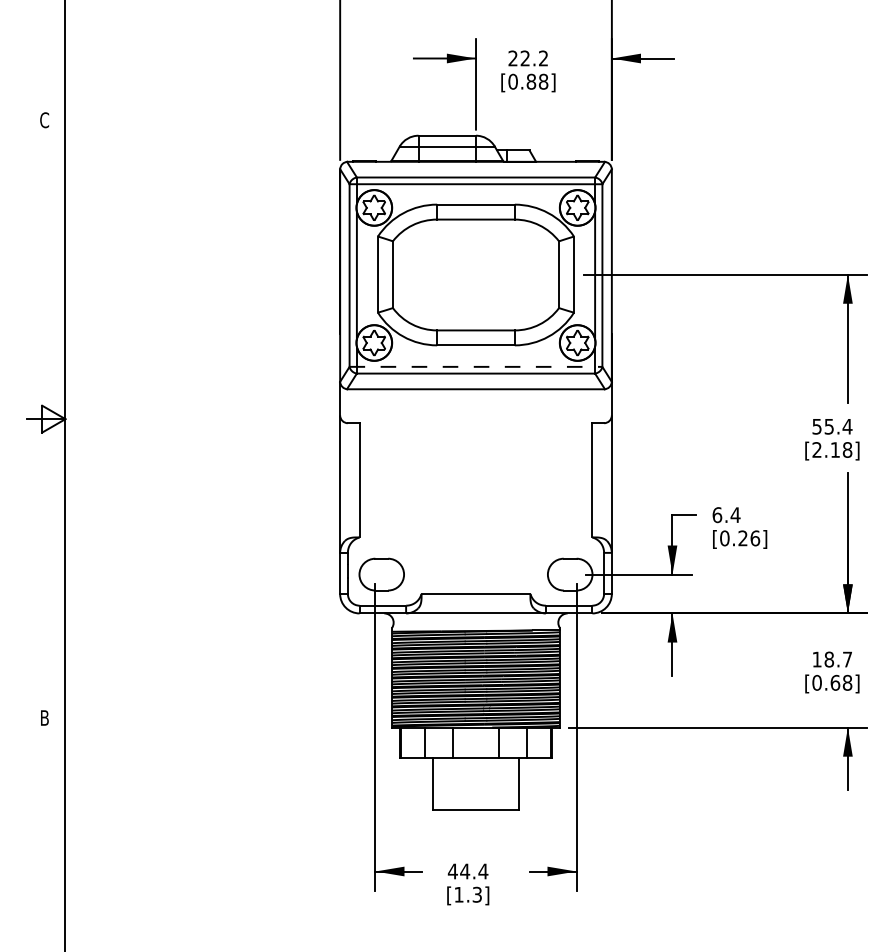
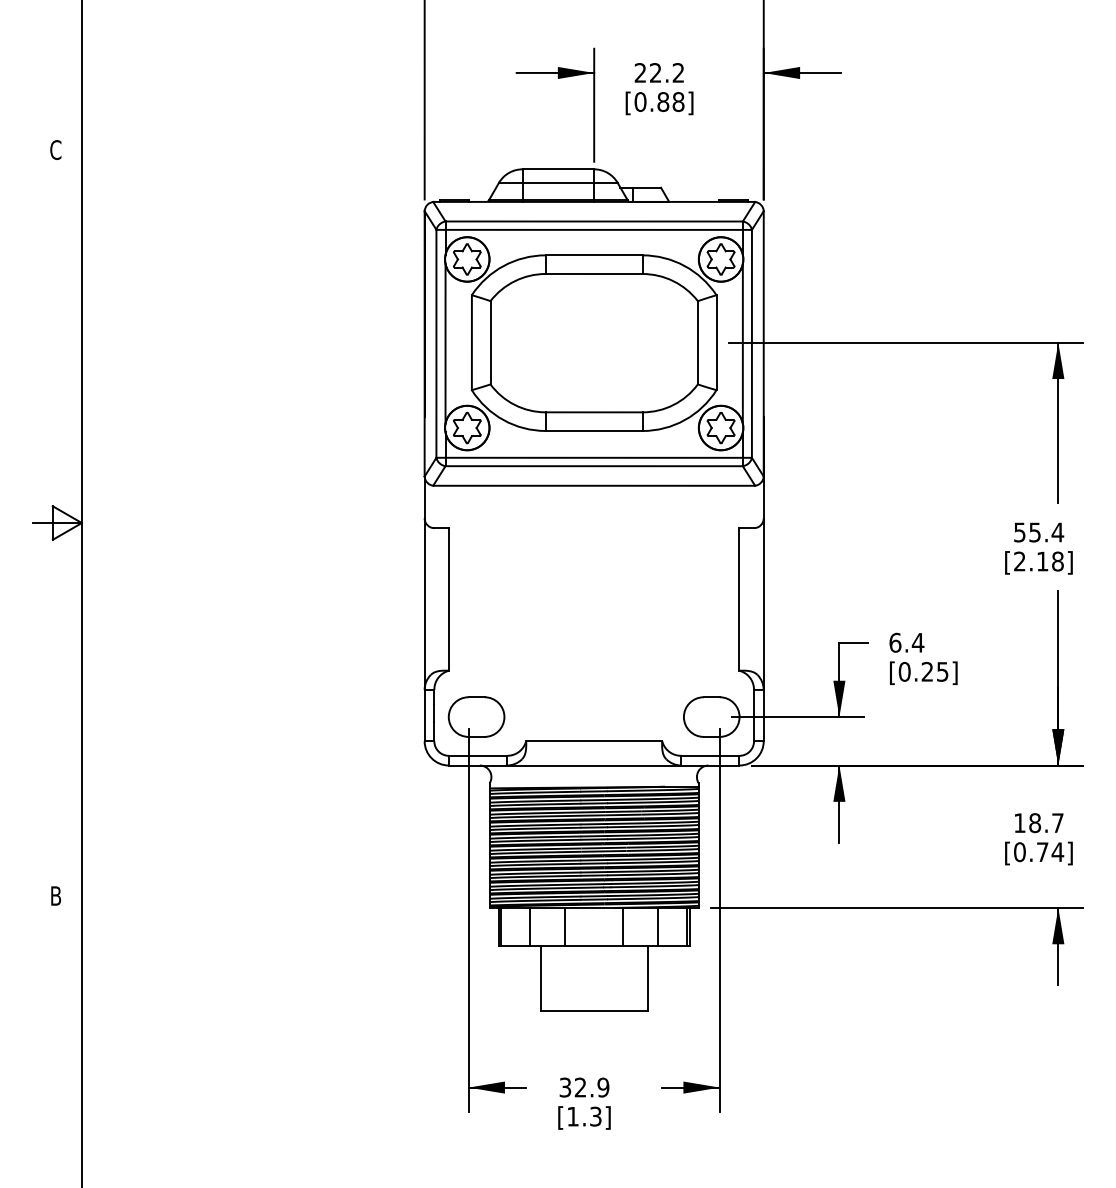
line: (476, 366) -> (594, 457), dashed -> solid
text: (755, 538) -> (942, 671), [0.26] -> [0.25]
text: (841, 683) -> (1050, 852), [0.68] -> [0.74]
text: (468, 871) -> (584, 1087), 44.4 -> 32.9

